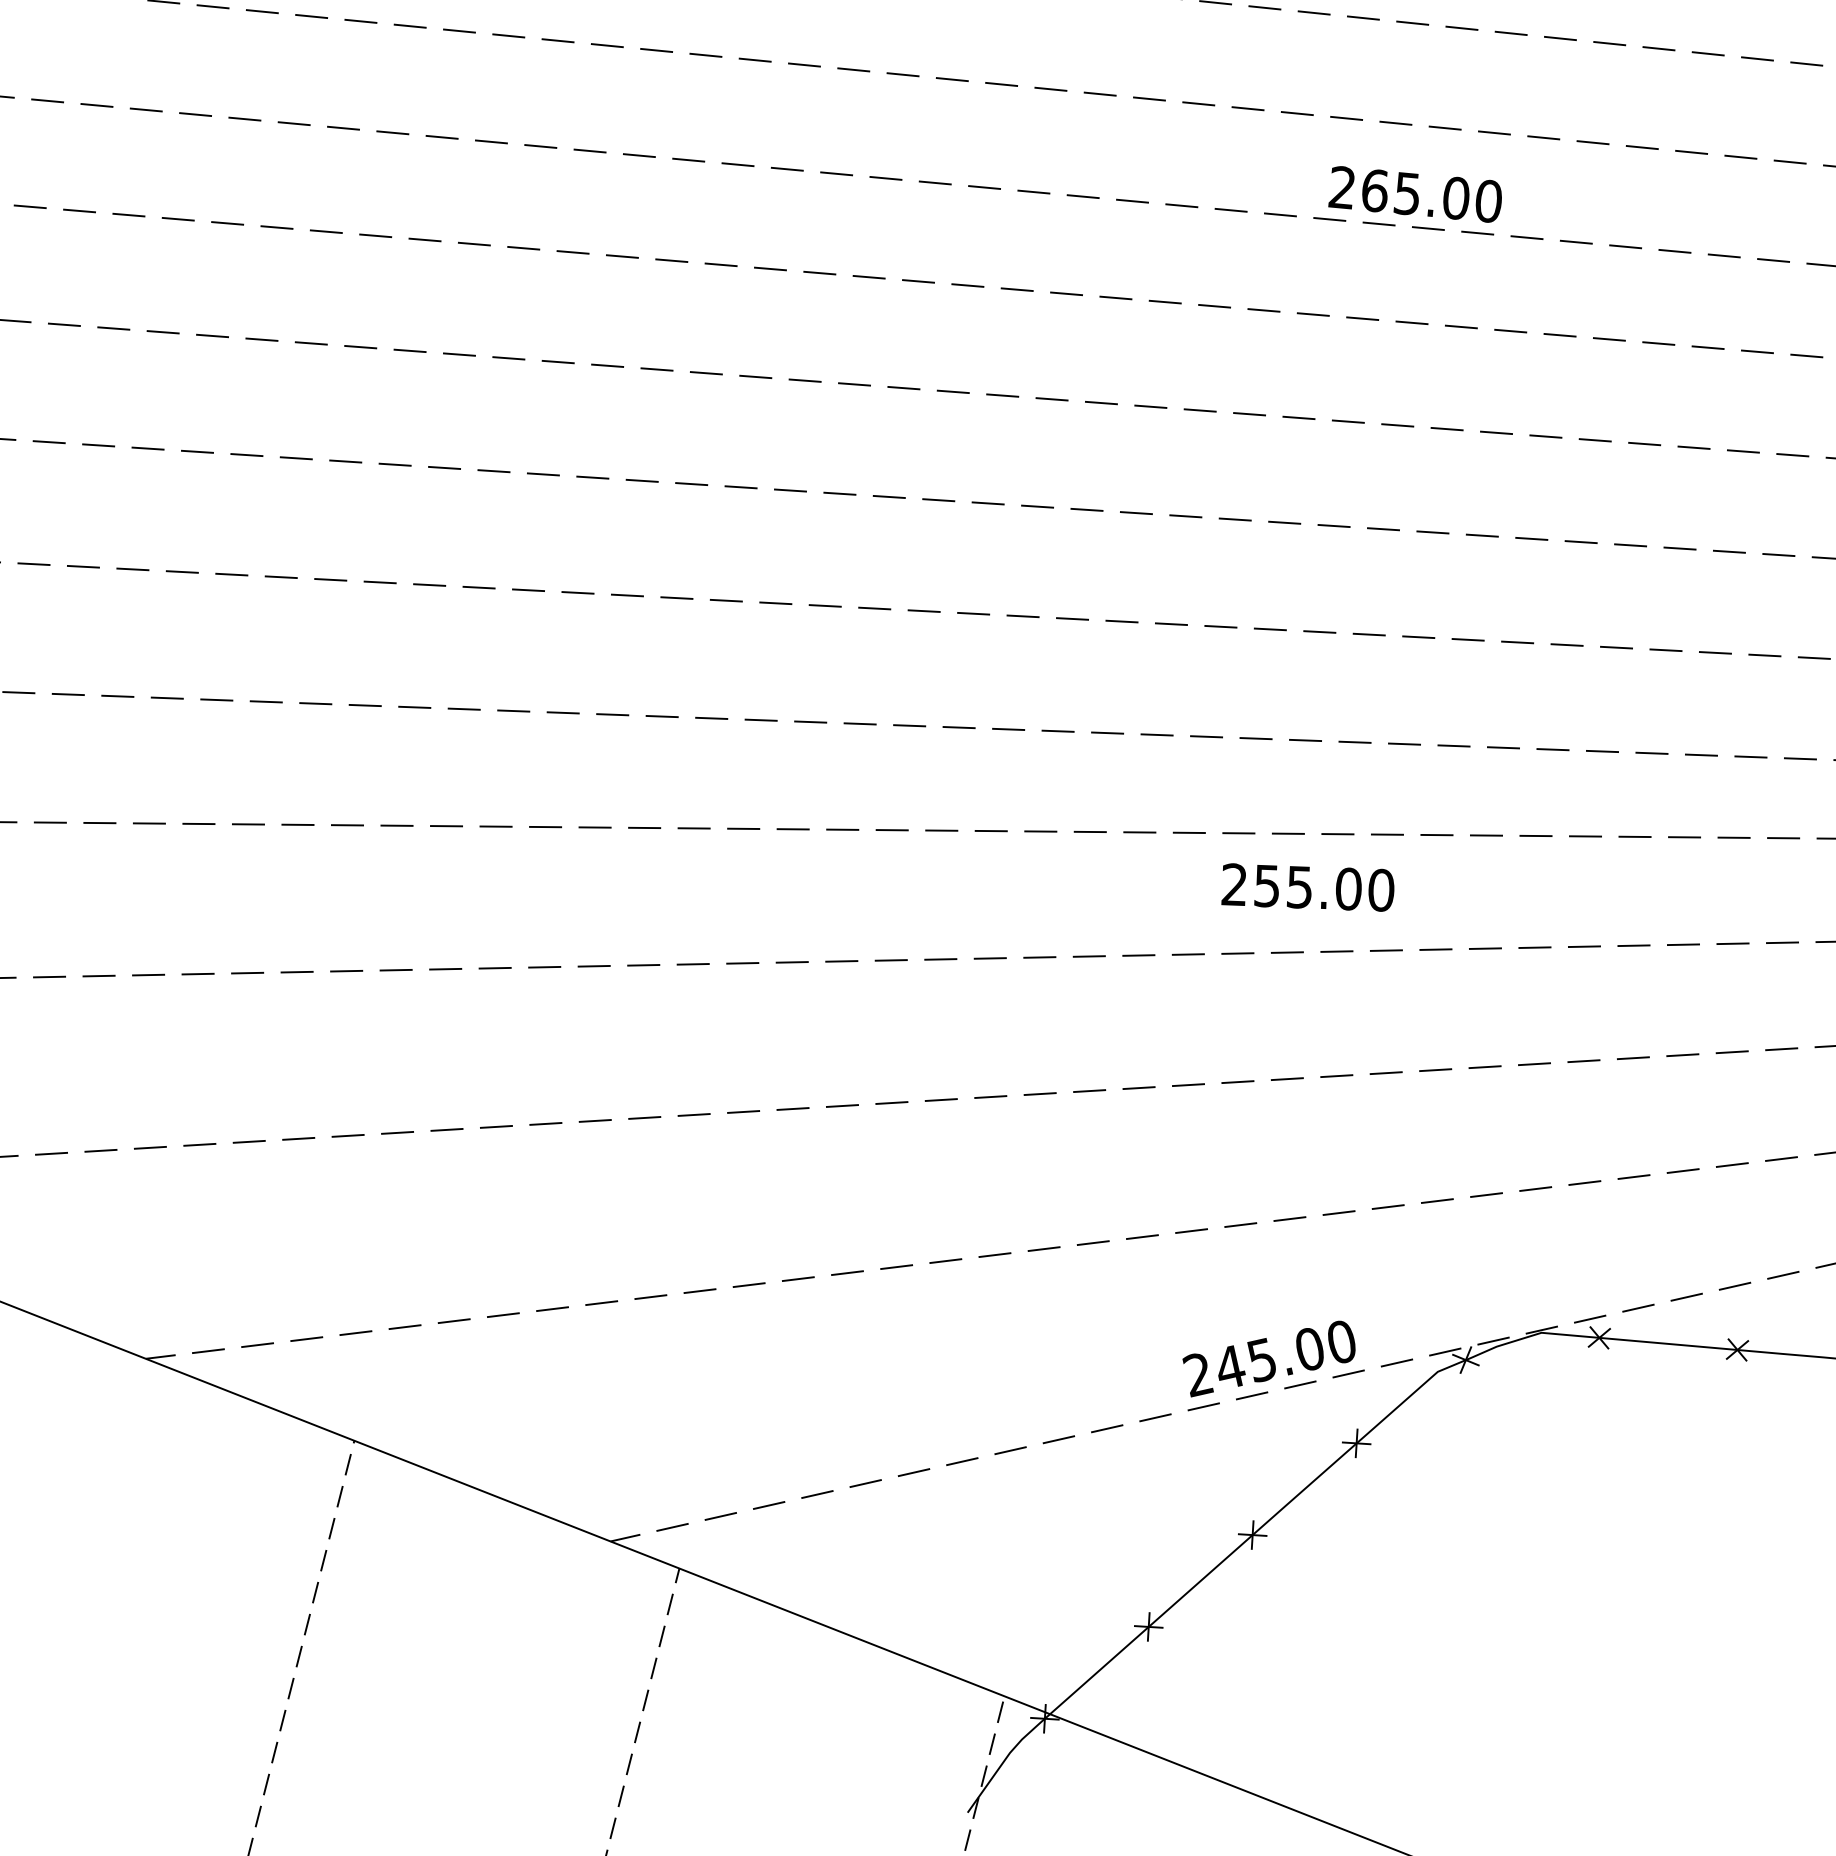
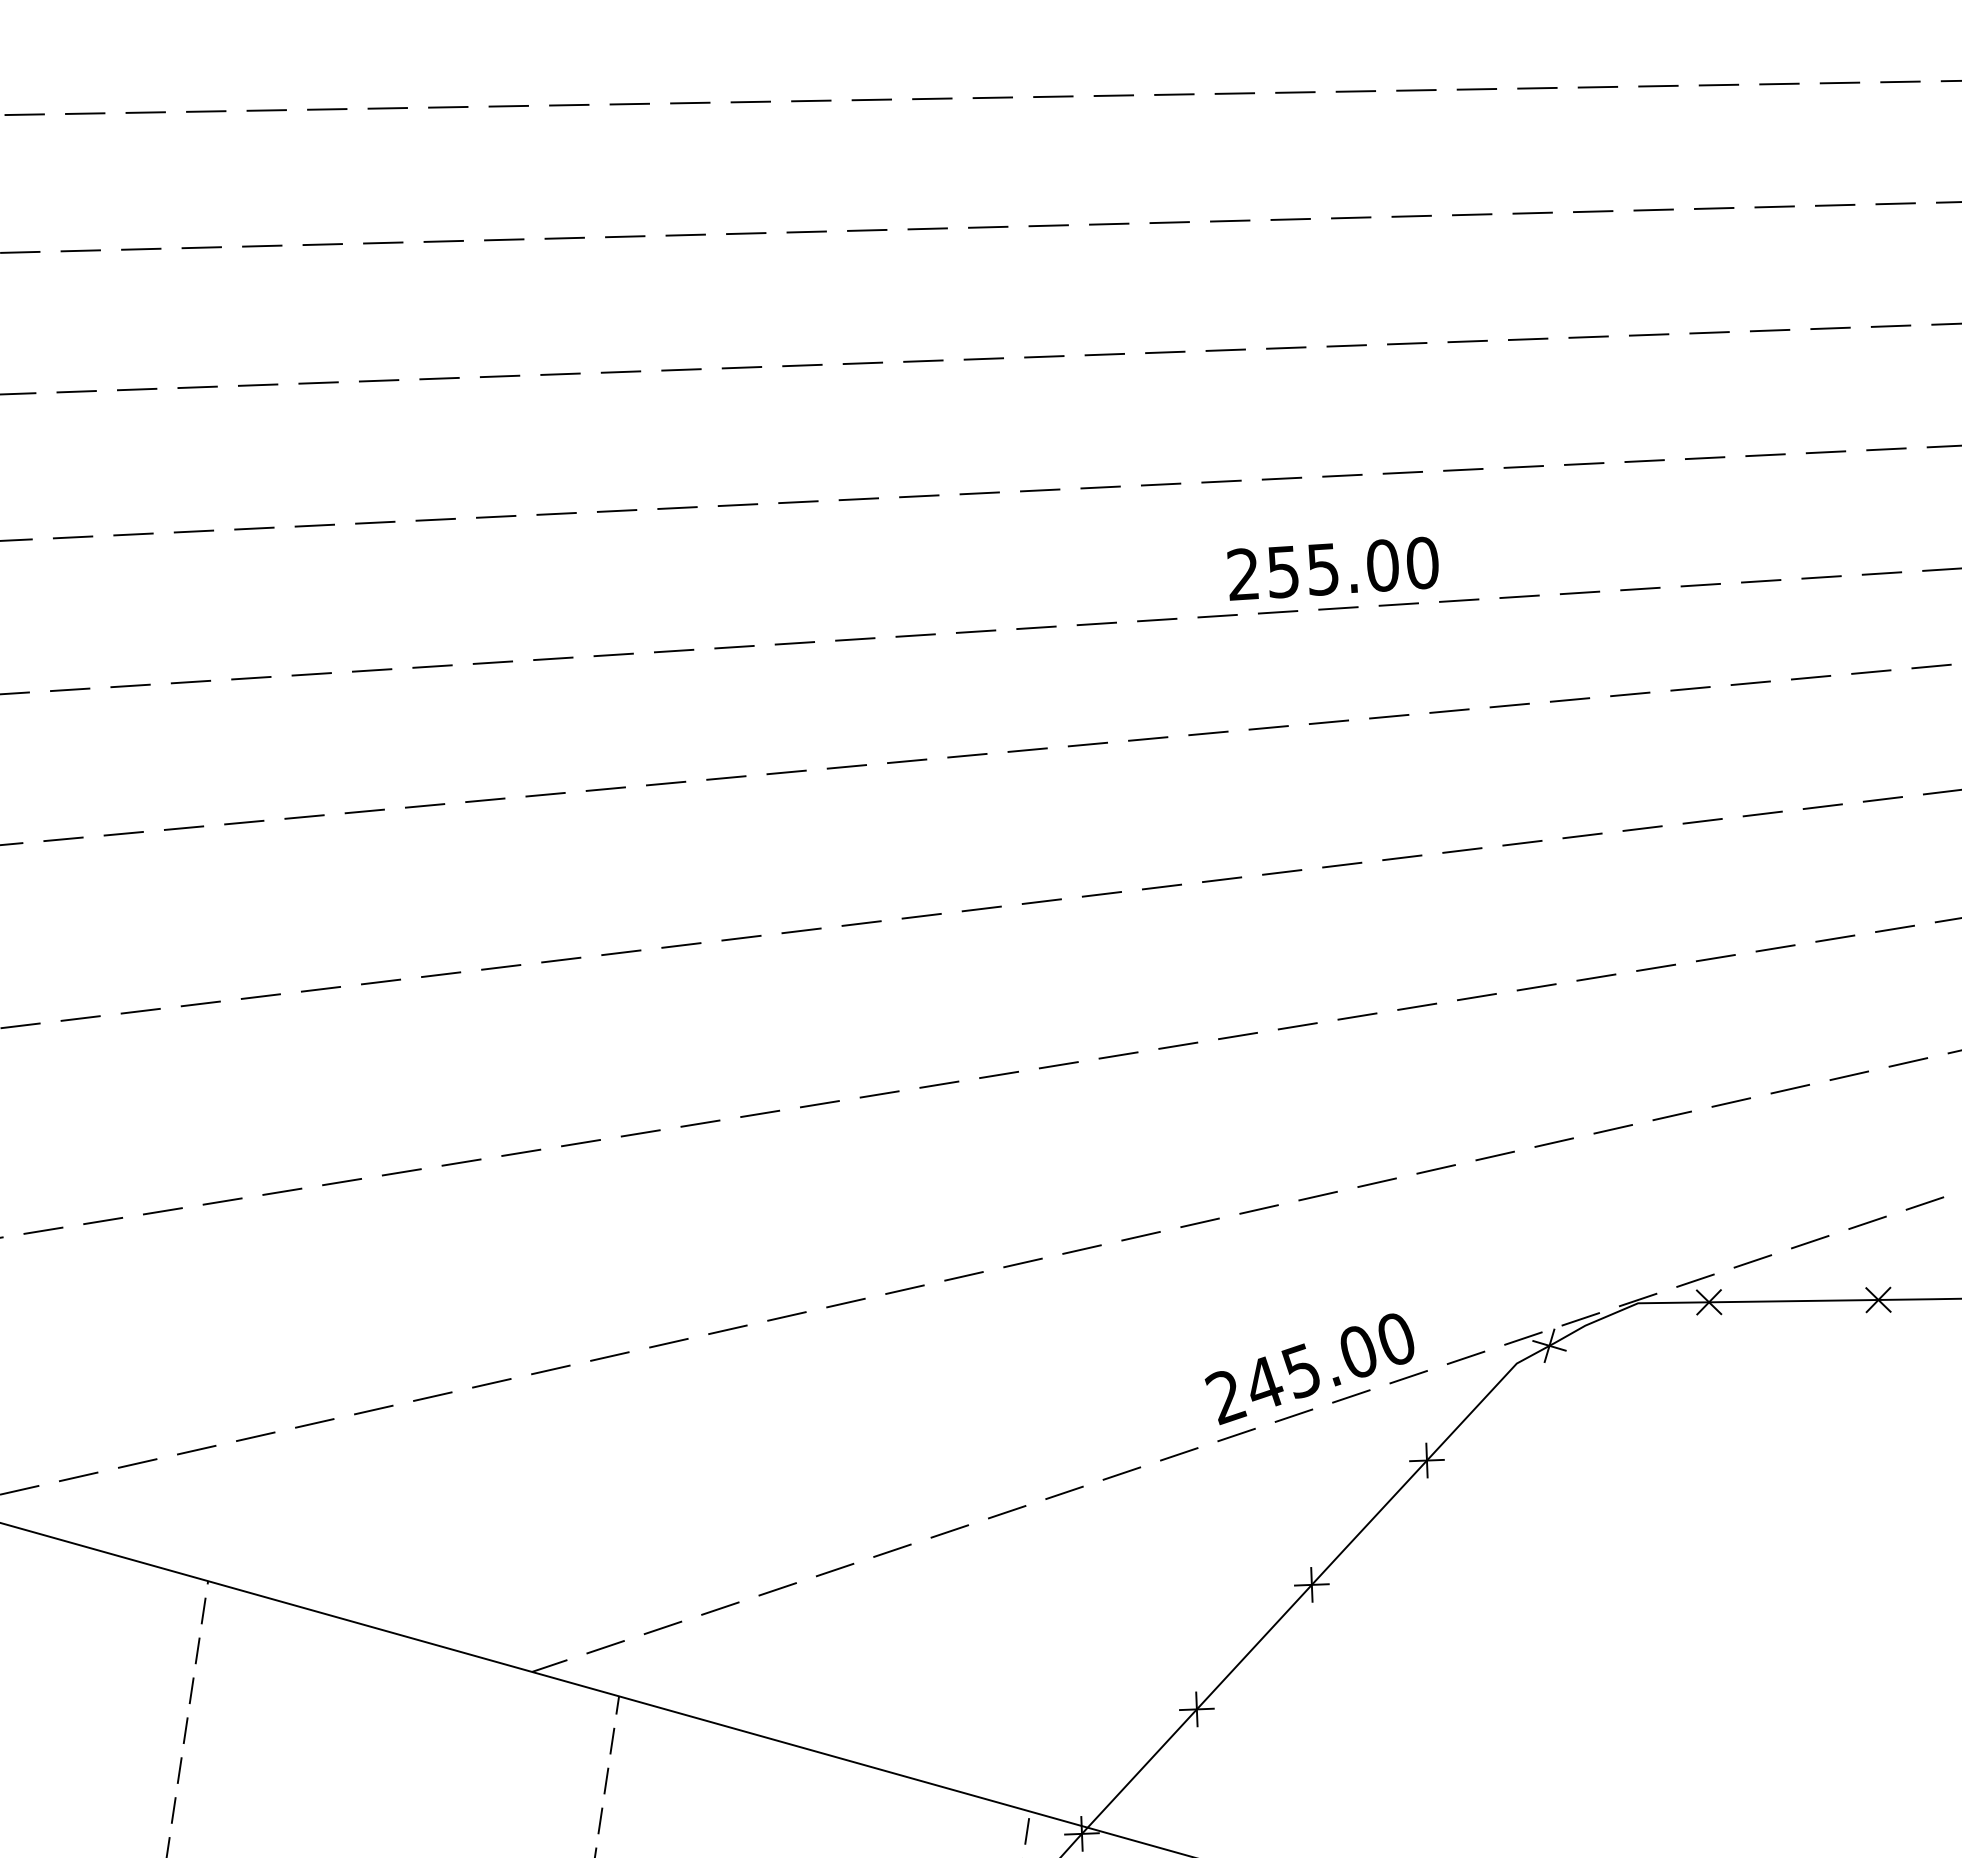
text: (1307, 887) -> (1332, 568), moved

